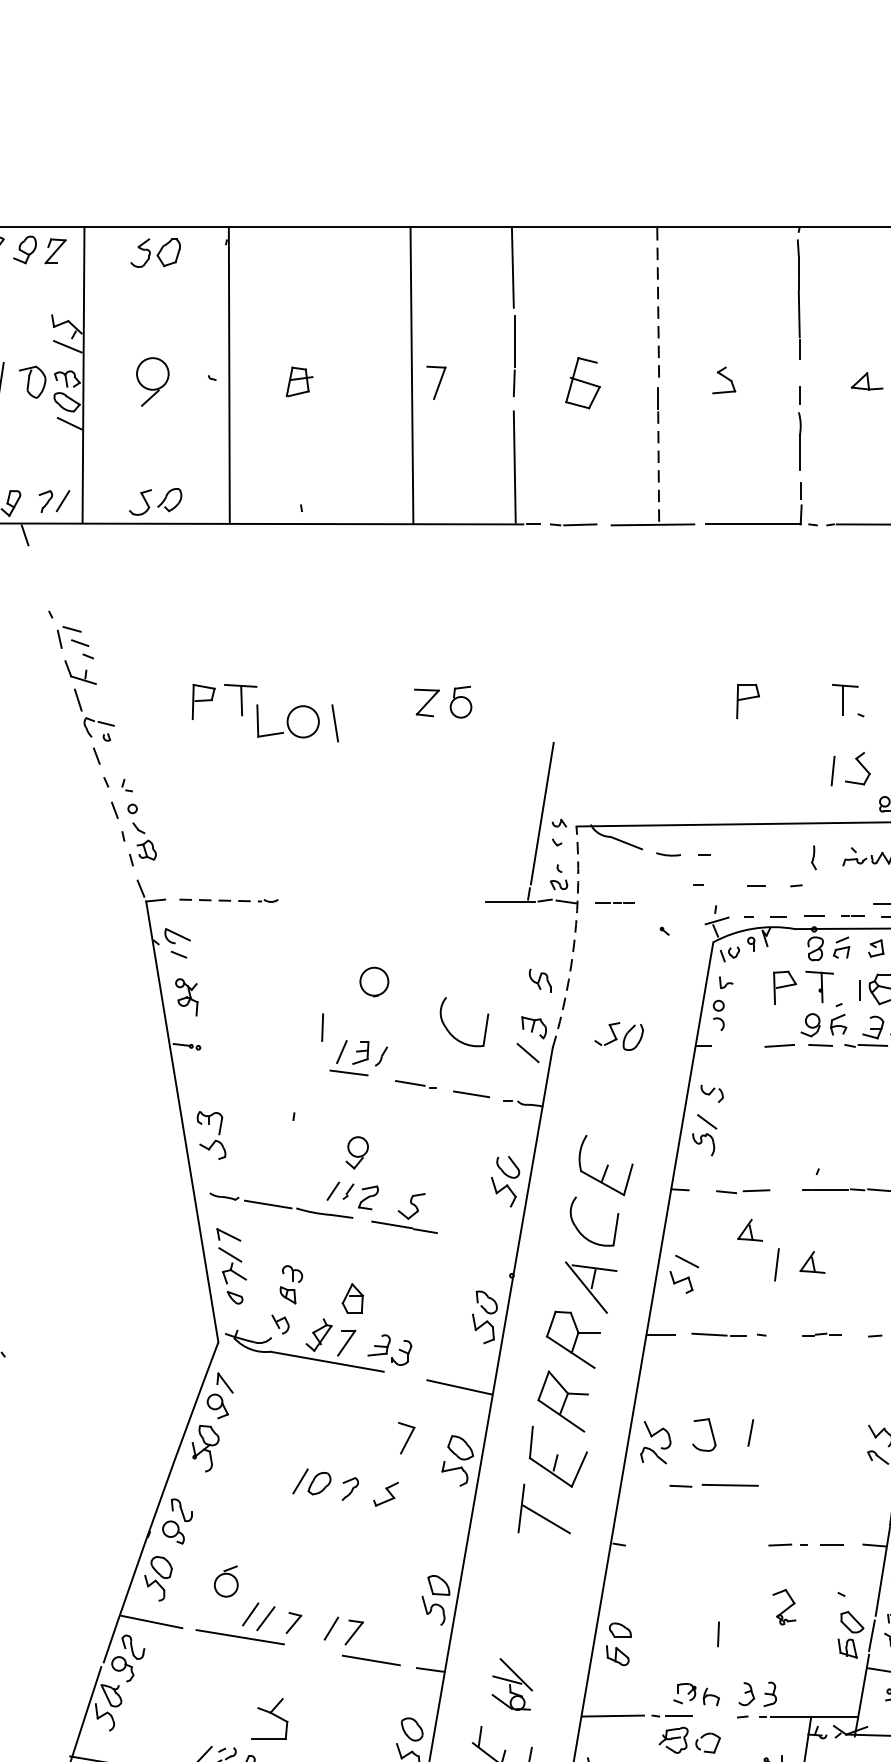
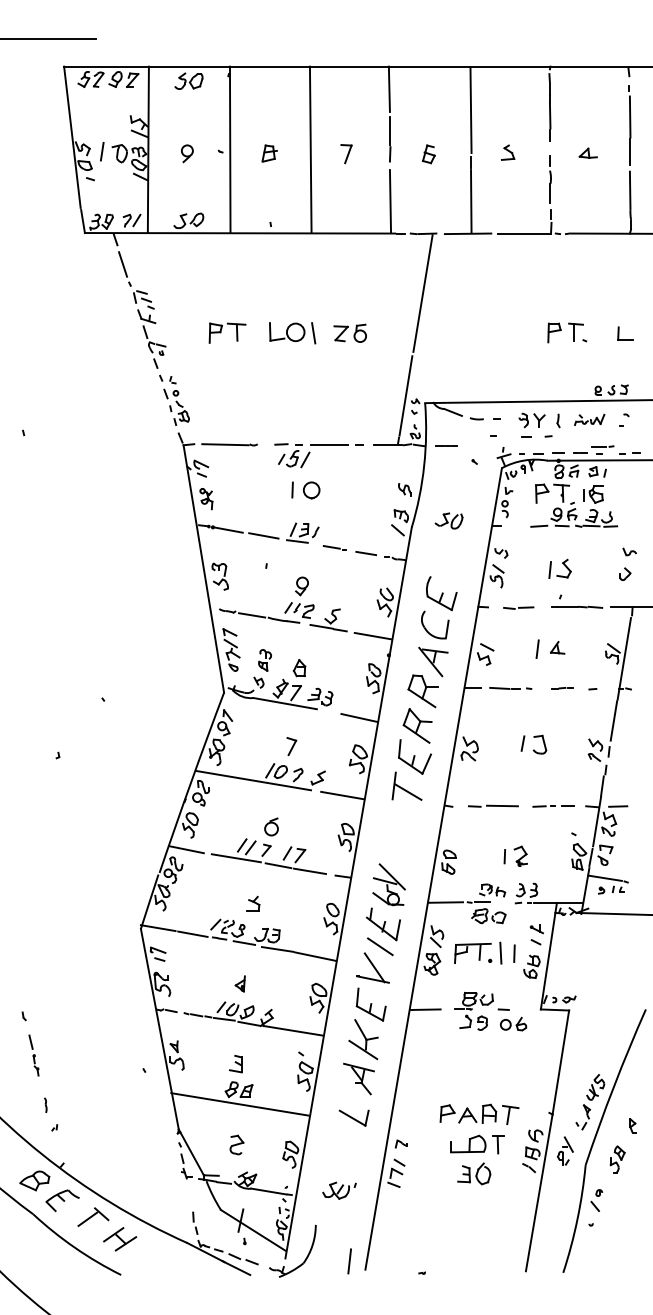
line: (659, 305) -> (471, 110), dashed -> solid
line: (411, 374) -> (310, 149), moved
part: (153, 381) -> (187, 153), size x0.62
part: (582, 383) -> (428, 154), size x0.62
line: (659, 467) -> (471, 201), dashed -> solid
line: (39, 579) -> (123, 264), added
line: (571, 631) -> (422, 293), added
part: (748, 700) -> (554, 332), moved
part: (297, 723) -> (292, 333), moved
part: (849, 768) -> (559, 568), moved
part: (765, 857) -> (531, 420), added
line: (220, 900) -> (225, 444), dashed -> solid
part: (372, 916) -> (310, 453), added
arc: (575, 937) -> (424, 465), dashed -> solid
line: (322, 1026) -> (292, 489), moved
part: (448, 1028) -> (353, 516), removed
line: (224, 1051) -> (227, 529), added
line: (288, 1062) -> (263, 535), added
part: (749, 1229) -> (522, 629), removed
line: (482, 1240) -> (372, 635), added
part: (703, 1434) -> (539, 744), moved
part: (406, 1438) -> (291, 746), moved
part: (714, 1484) -> (493, 805), moved
line: (270, 1498) -> (253, 780), added
line: (429, 1525) -> (342, 795), added
part: (226, 1580) -> (271, 826), moved
part: (783, 1605) -> (520, 855), moved
line: (315, 1650) -> (278, 865), added
part: (511, 1683) -> (388, 884), size x1.43
part: (270, 1717) -> (253, 903), size x0.62

